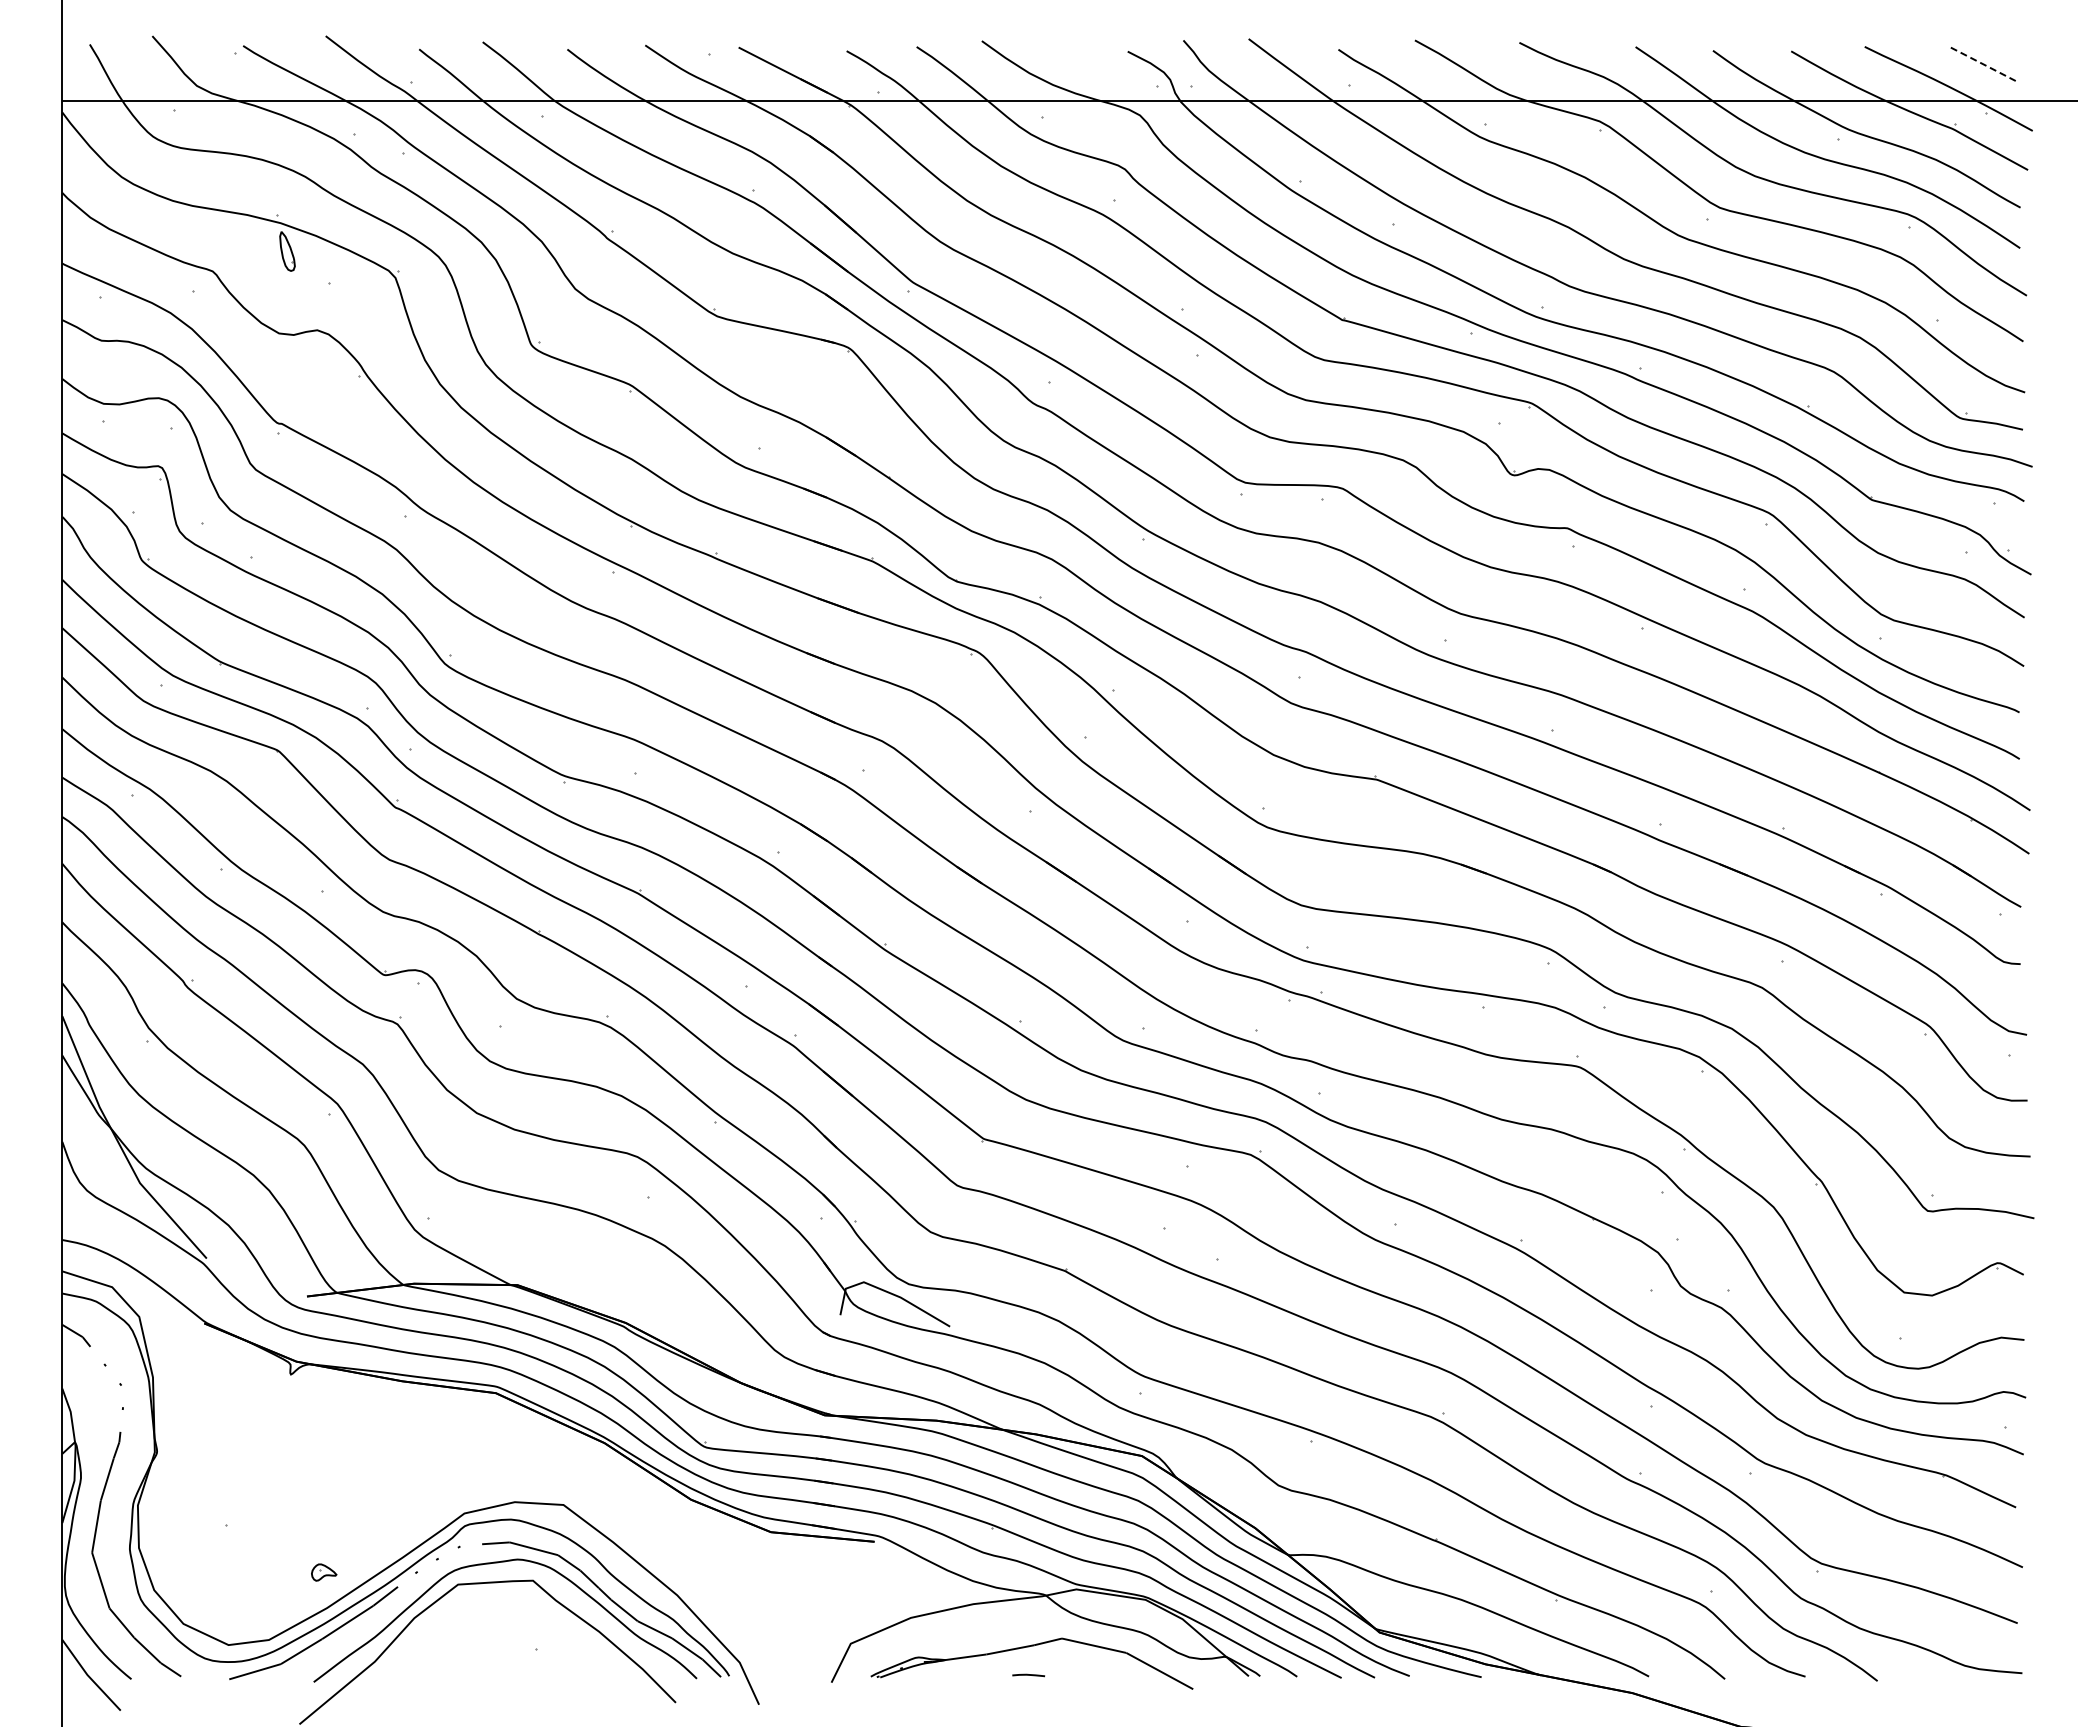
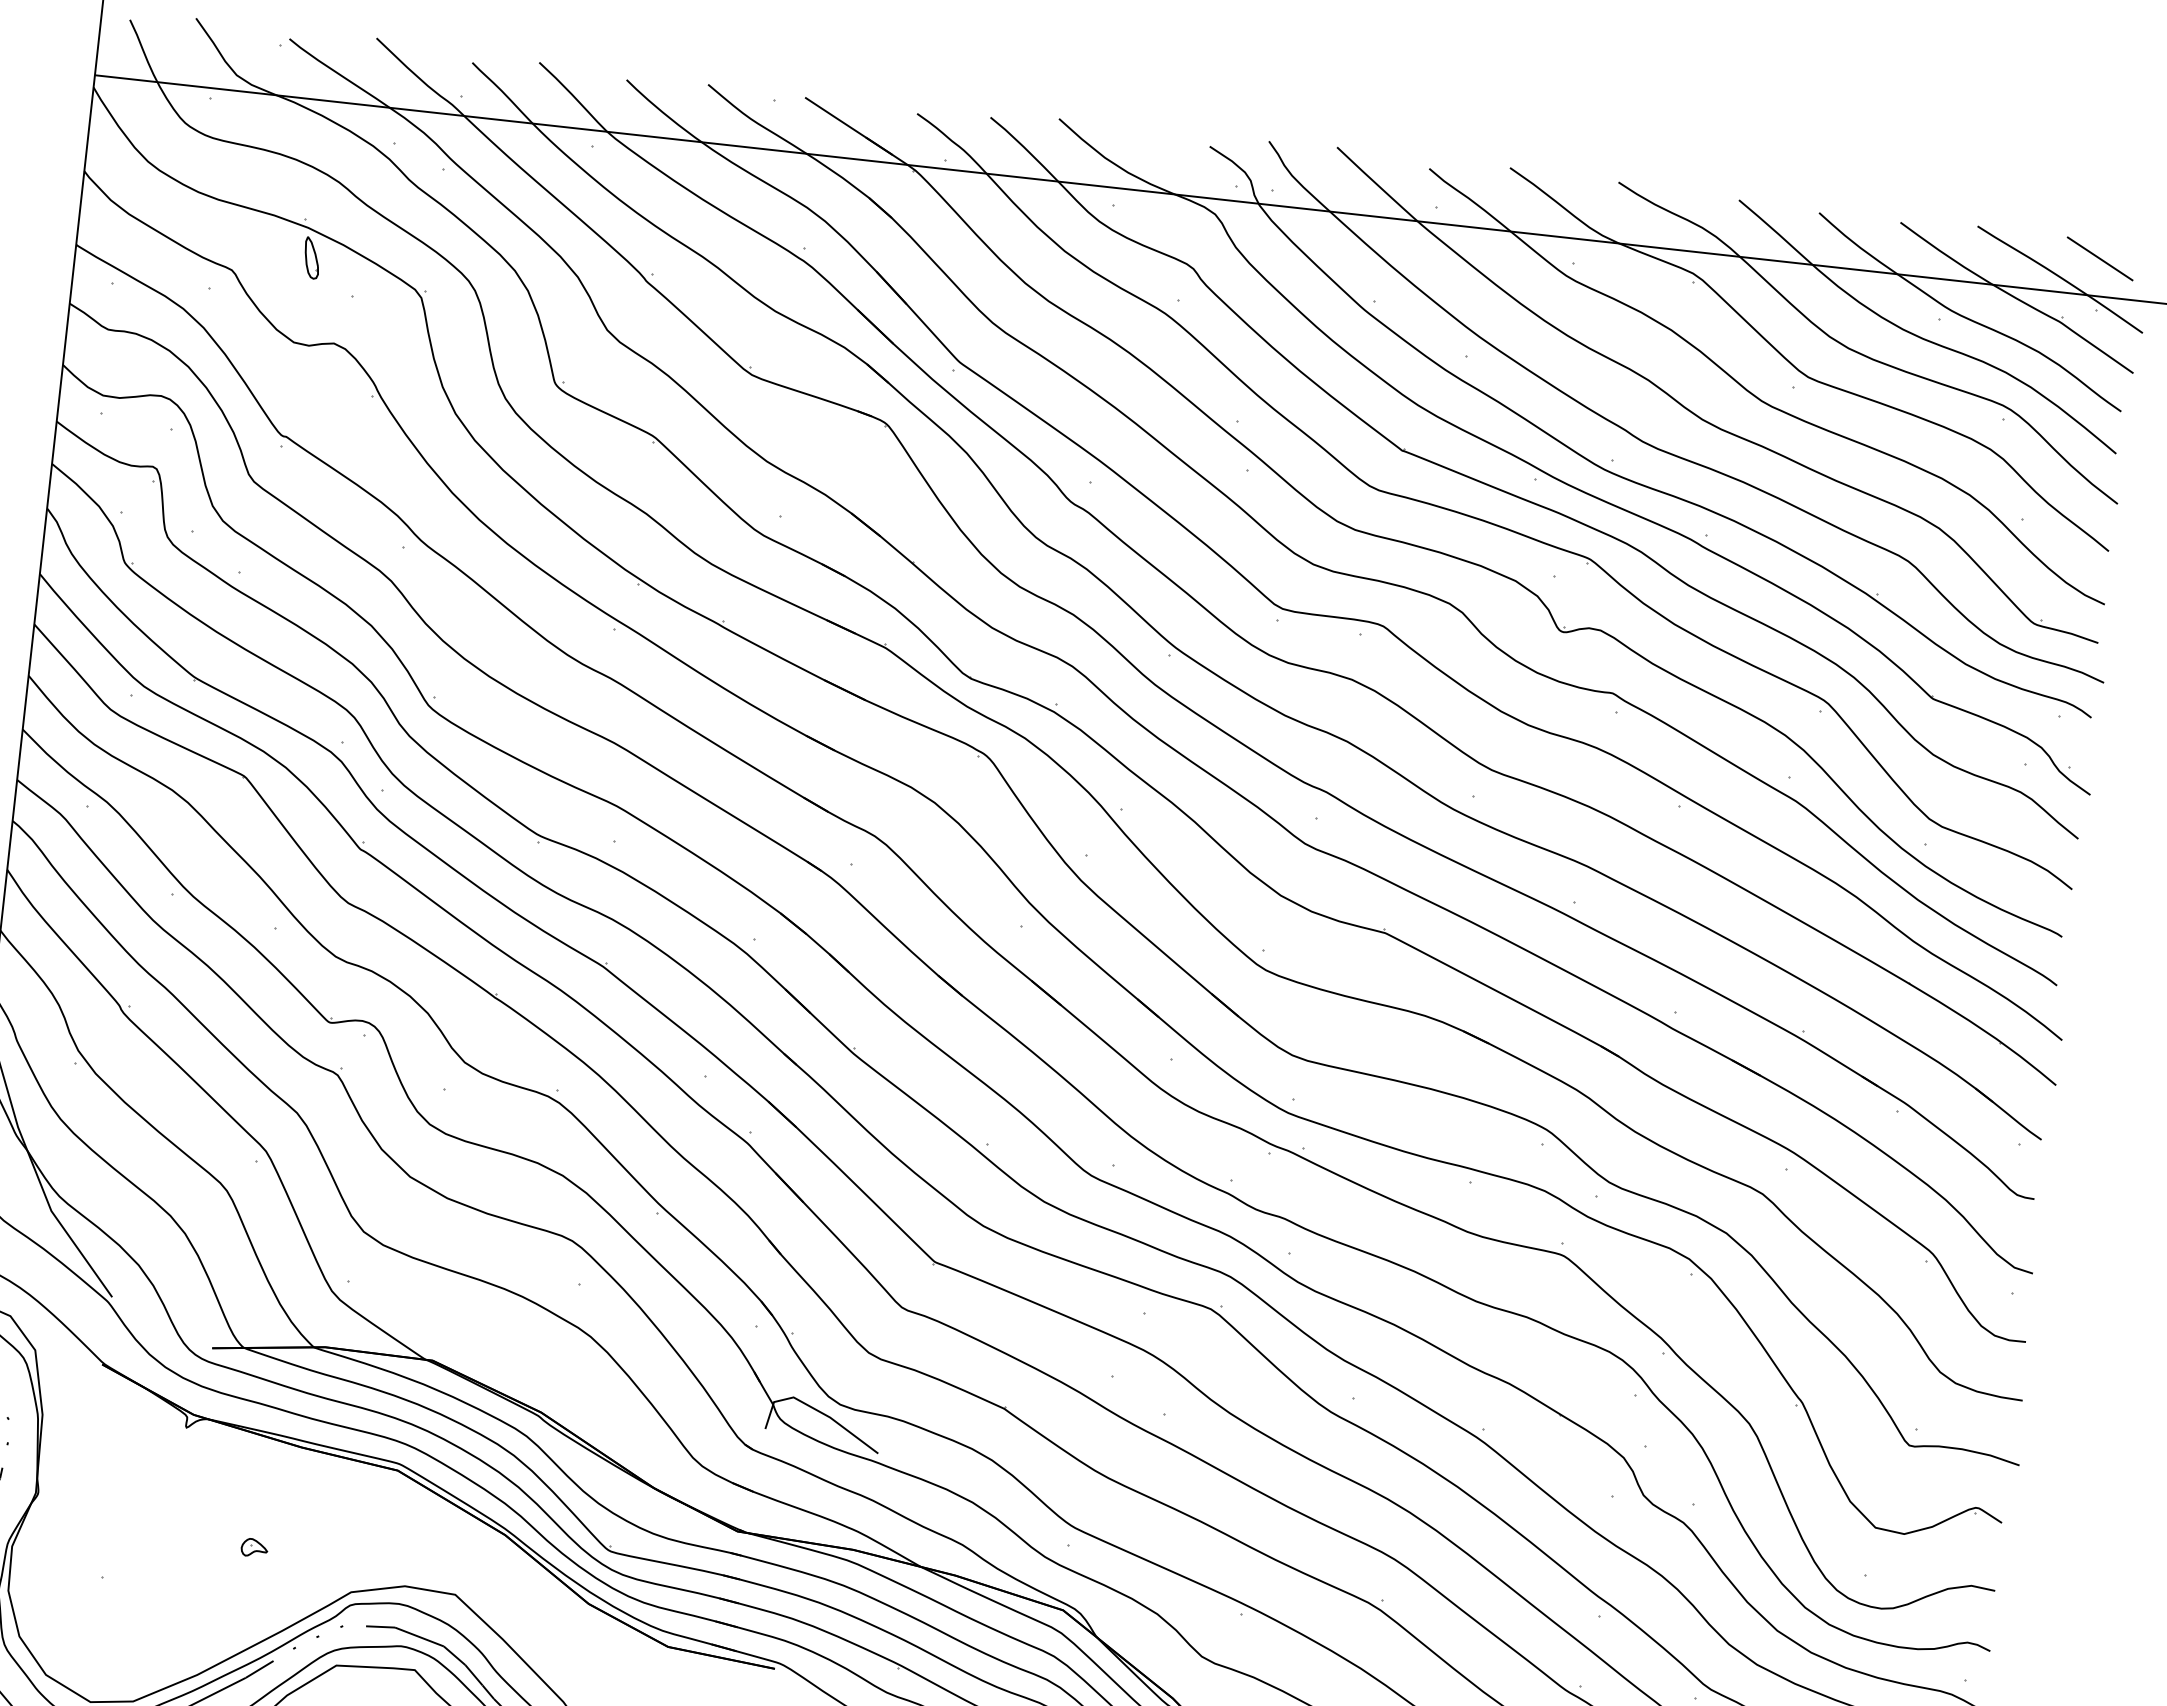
line: (1985, 65) -> (2101, 259), dashed -> solid
part: (324, 1572) -> (254, 1547), moved

